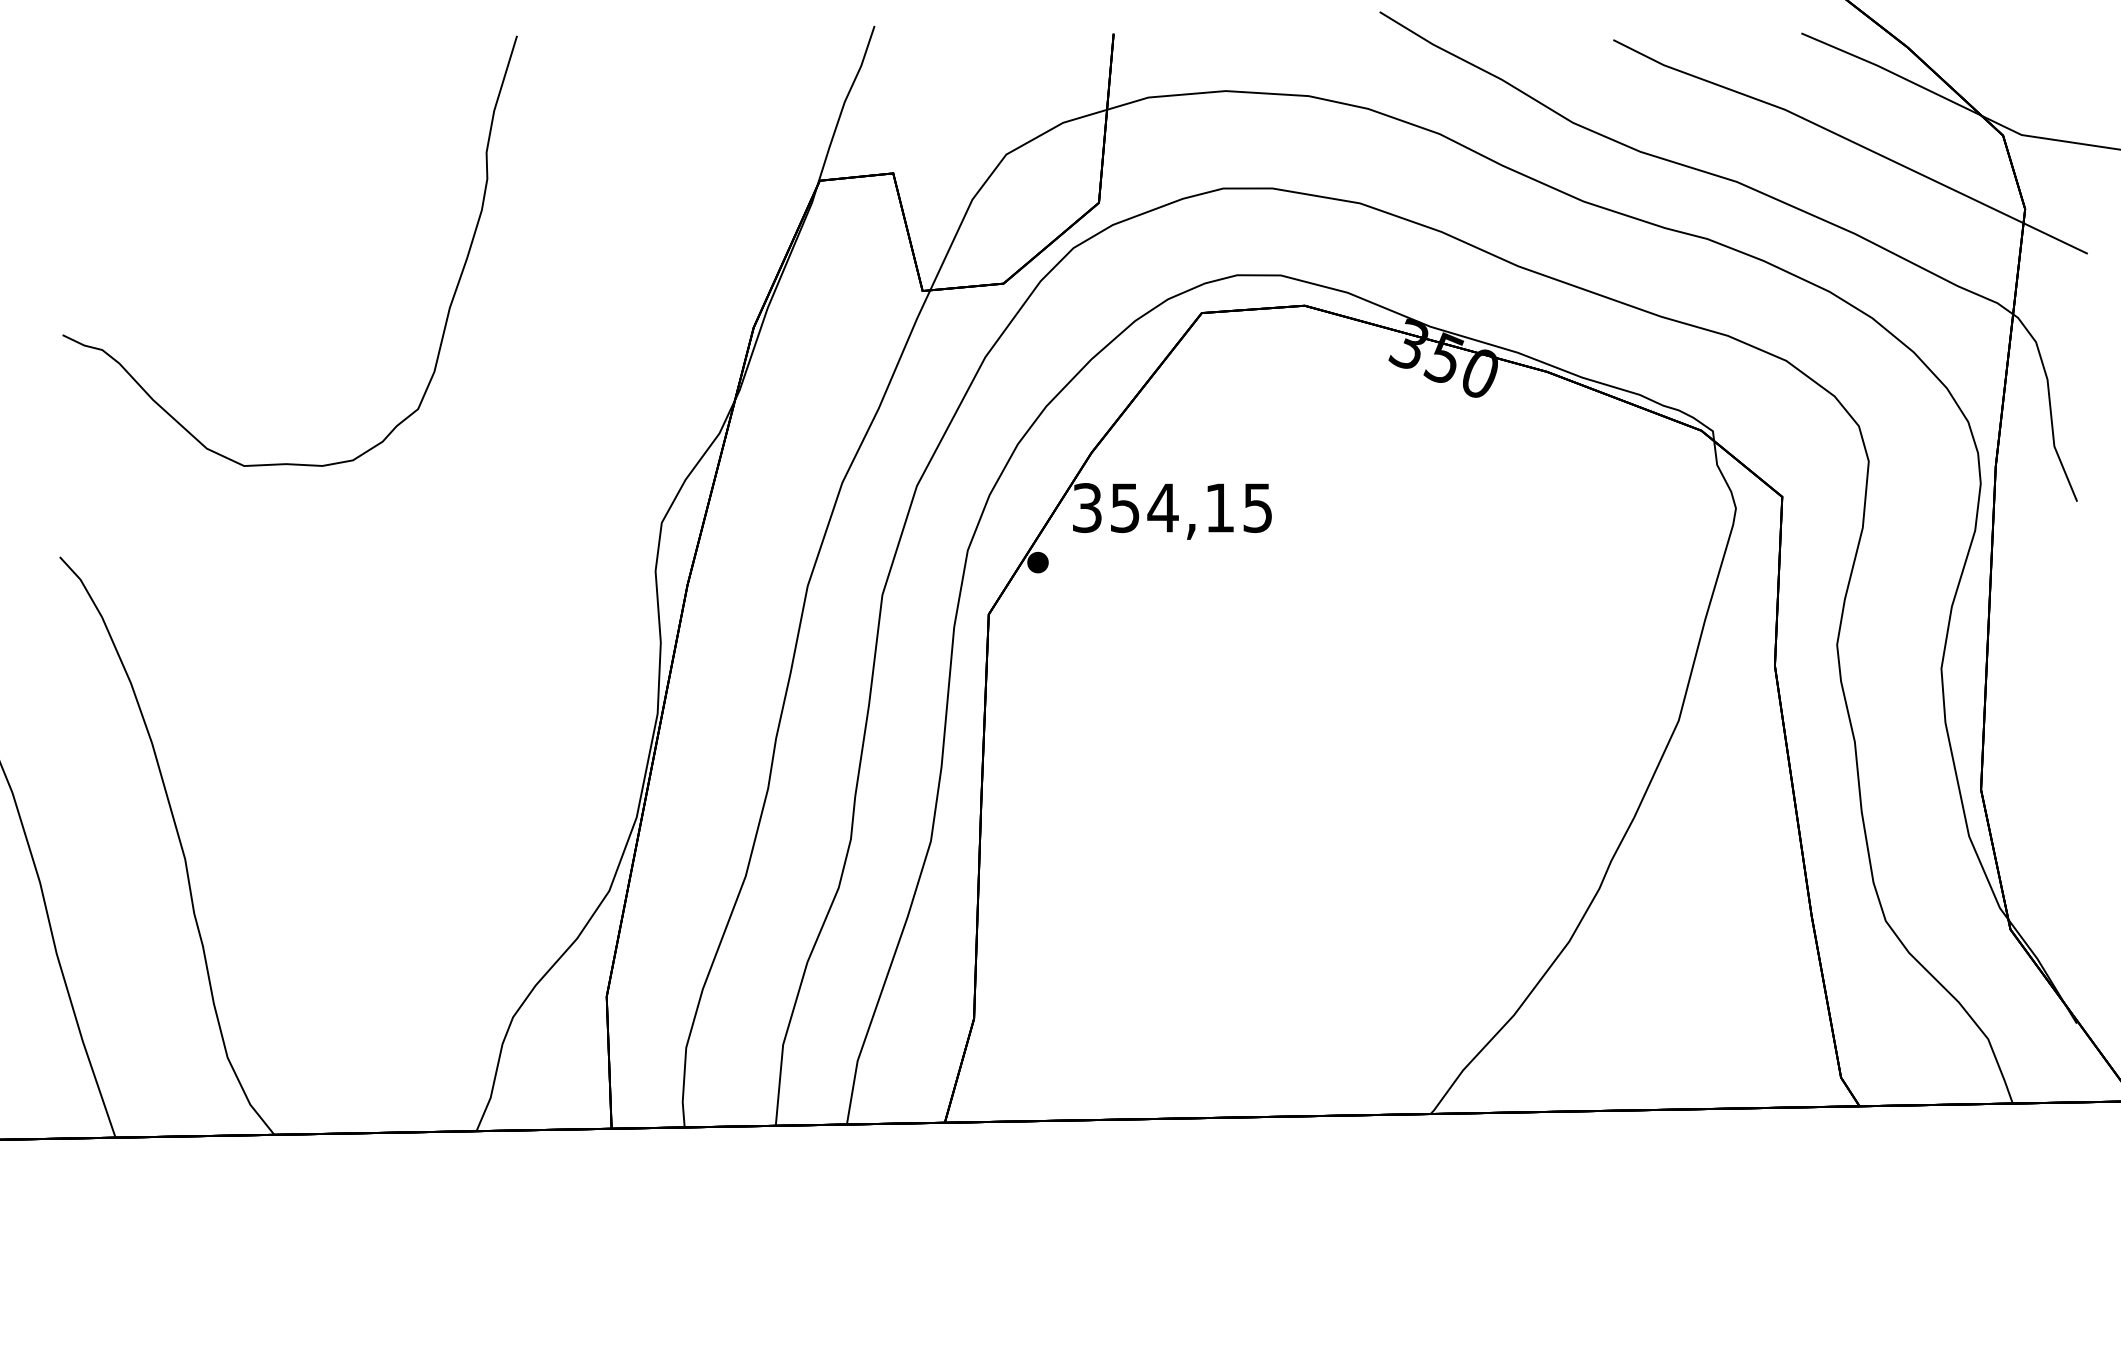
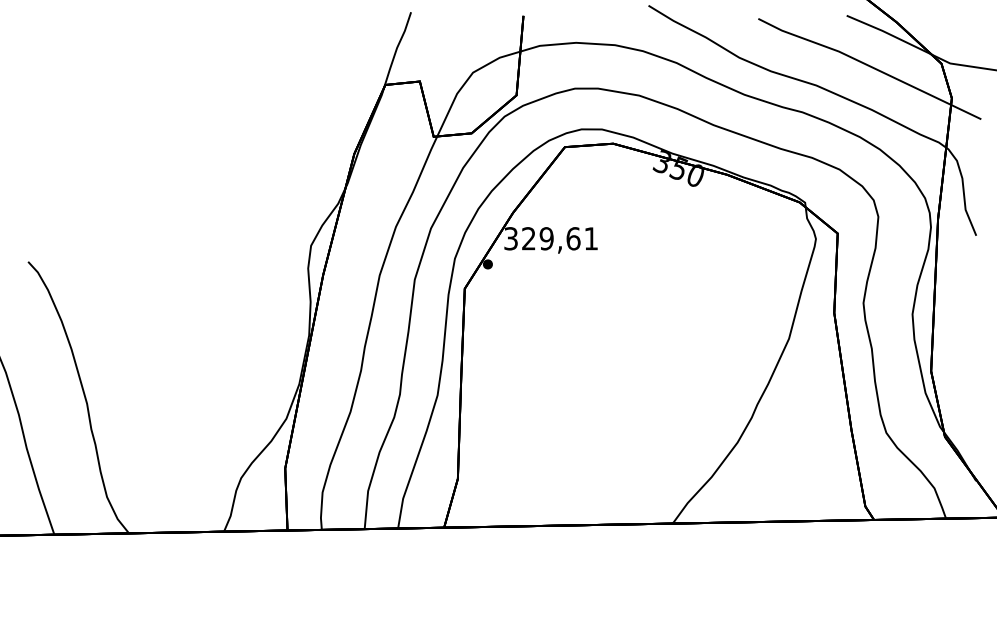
curve: (449, 301) -> (211, 141), removed
text: (1190, 507) -> (559, 238), 354,15 -> 329,61

